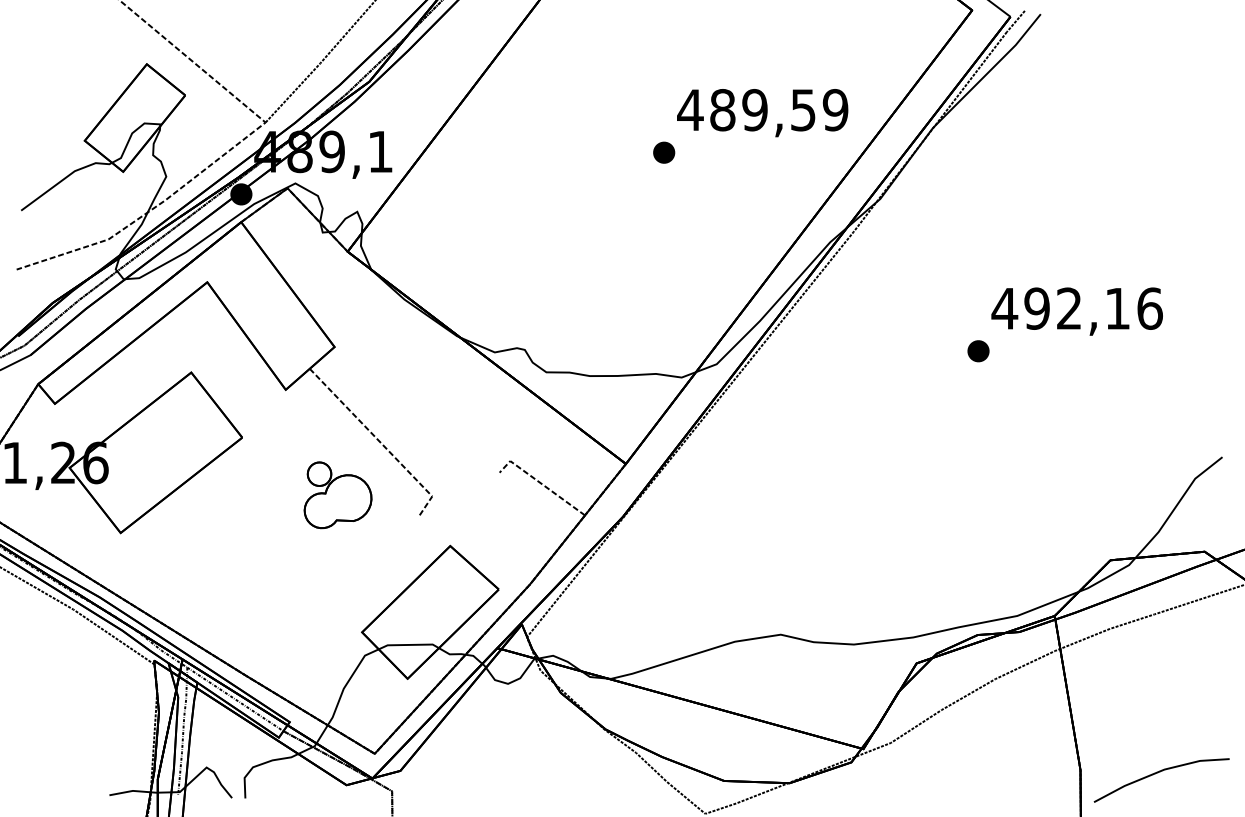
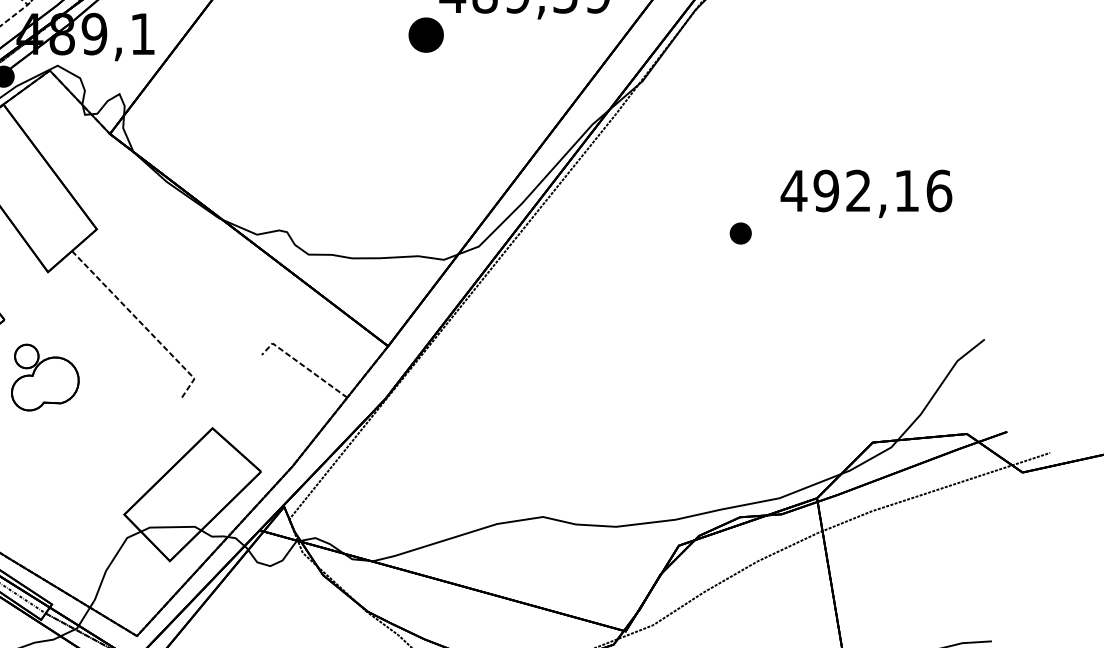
part: (664, 152) -> (426, 34), size x1.6
text: (1076, 311) -> (865, 193), moved
part: (337, 495) -> (44, 377), moved

